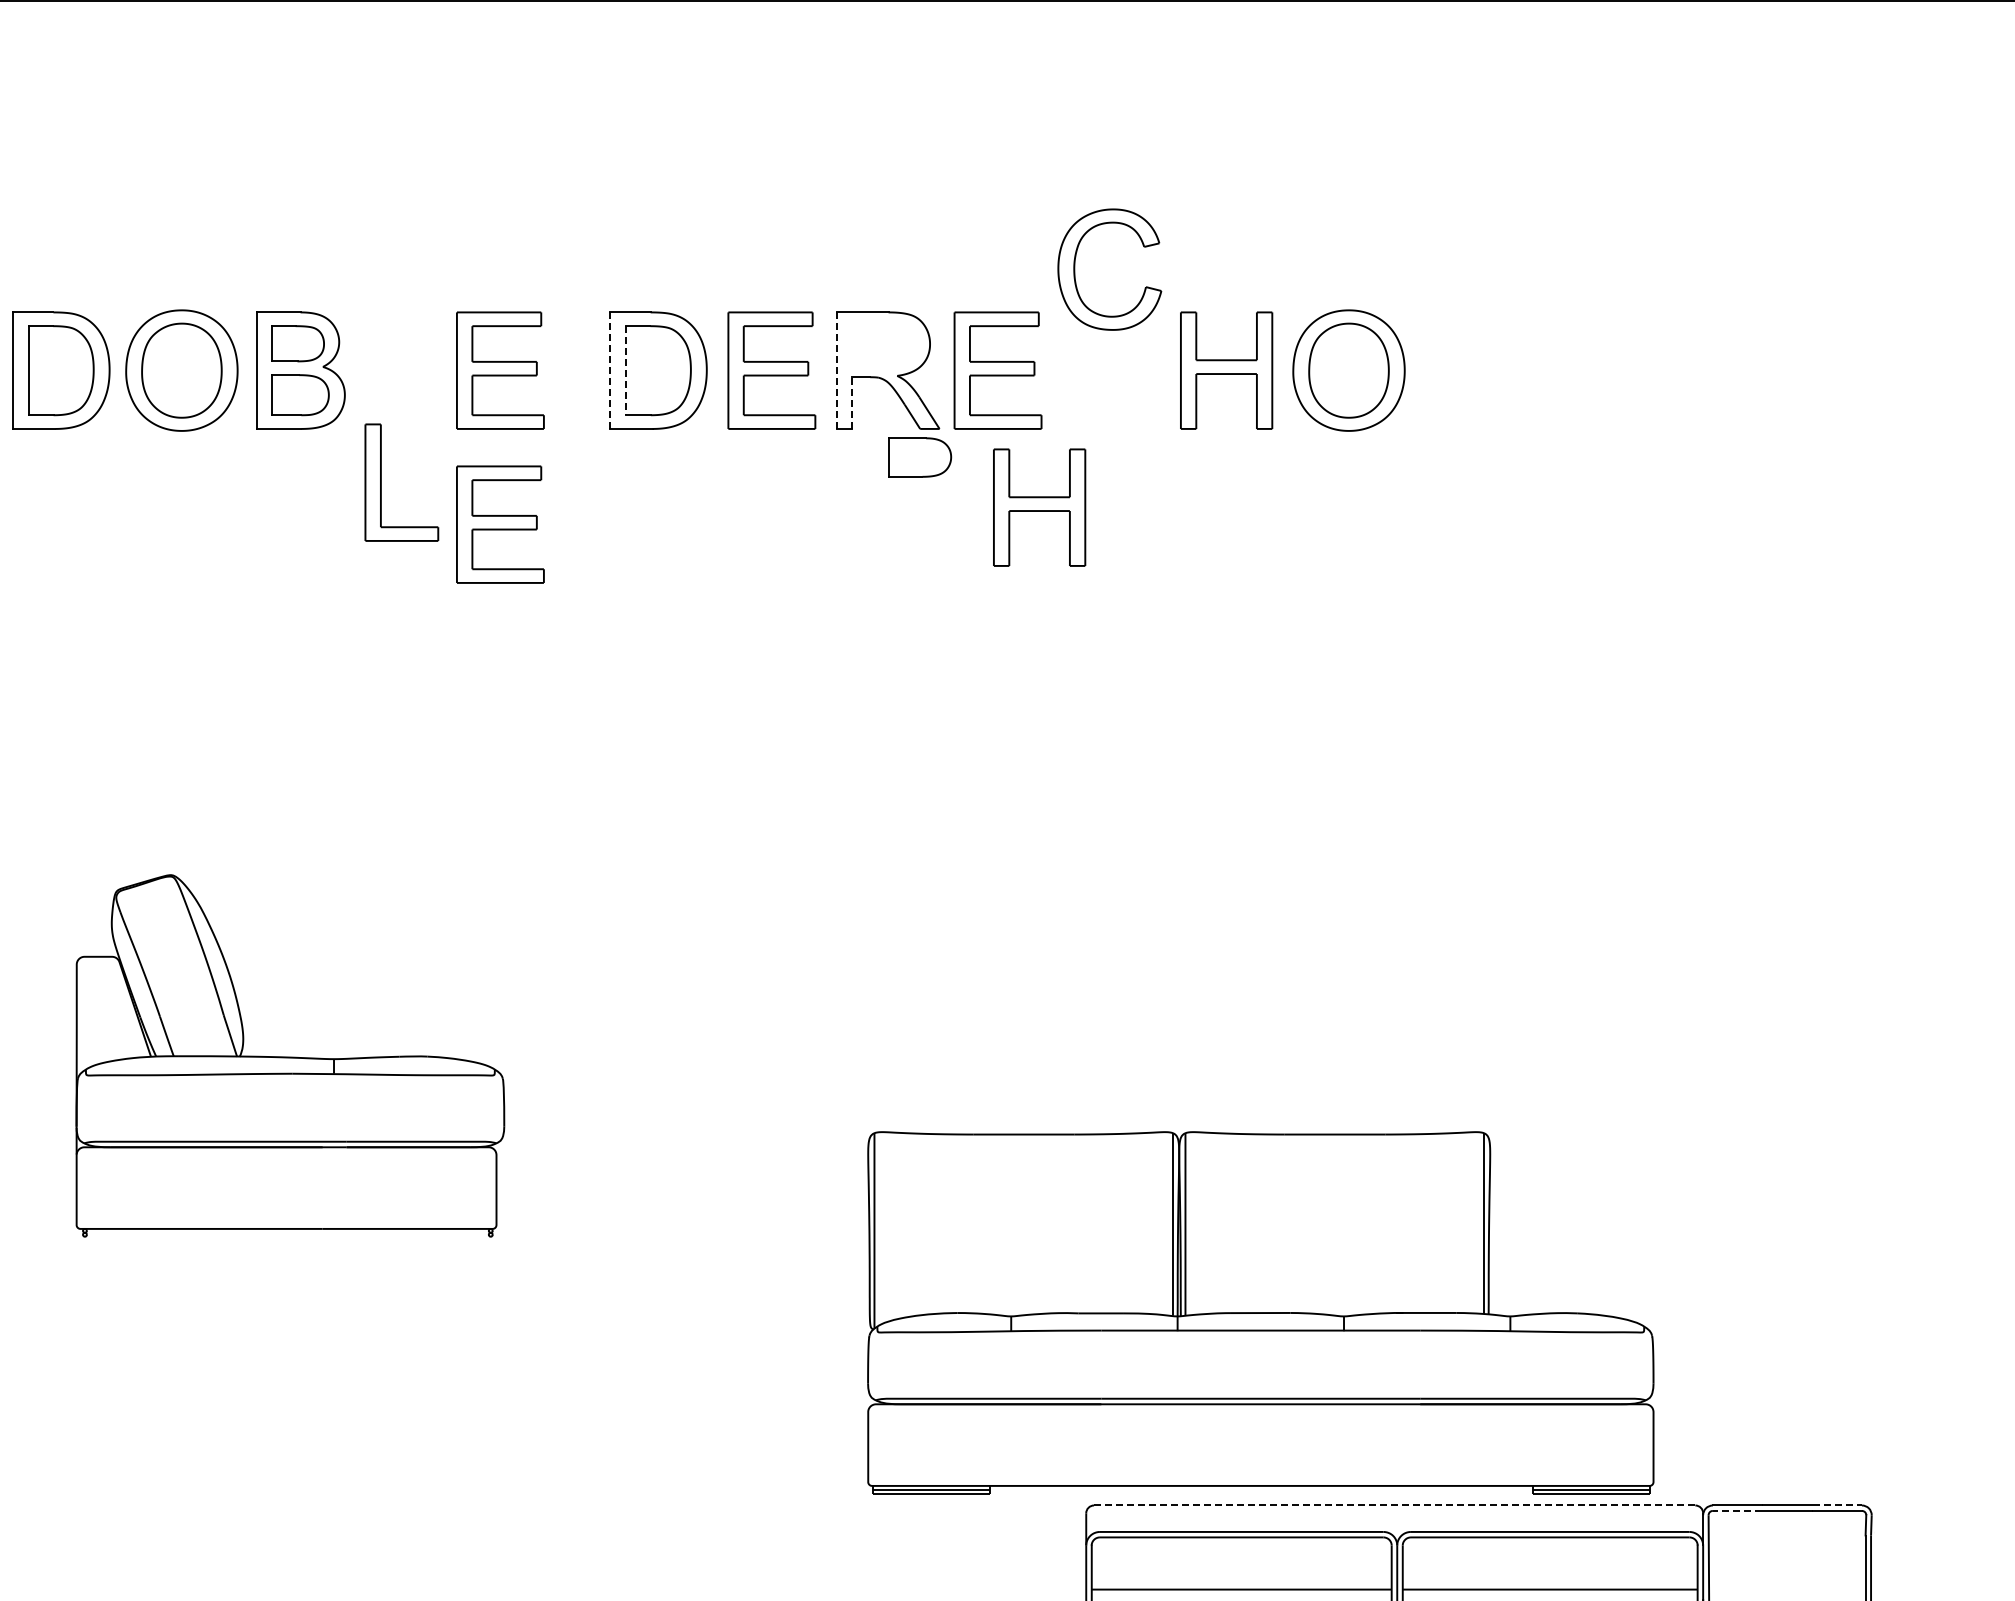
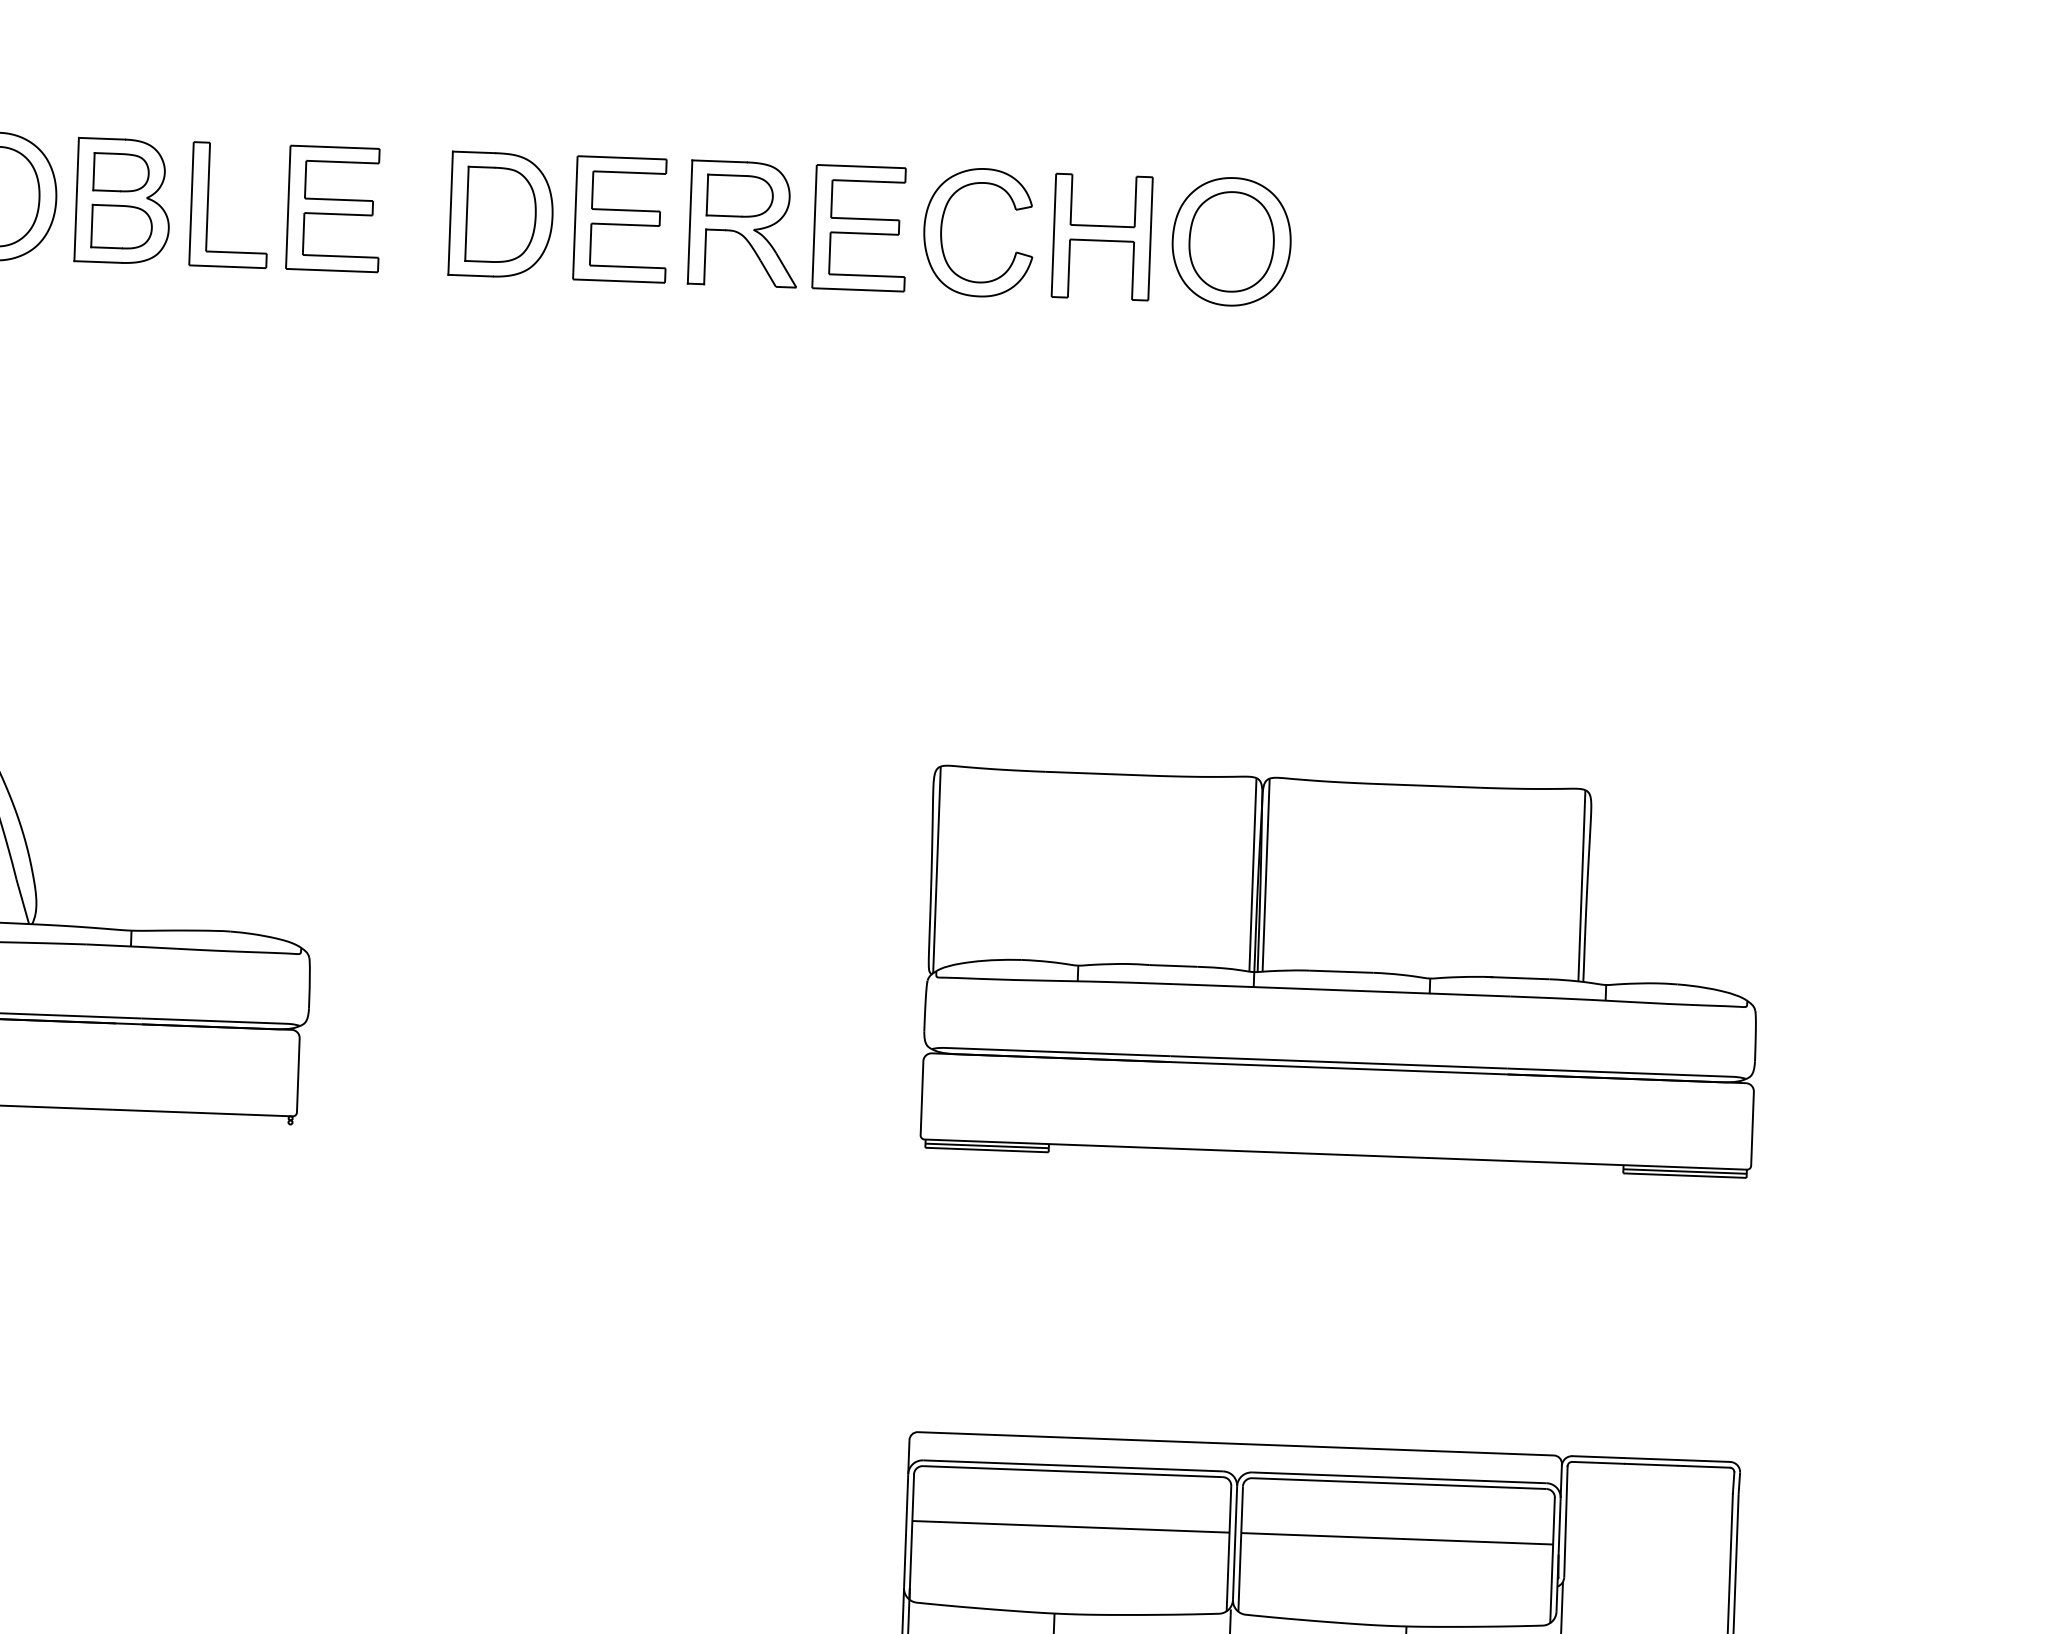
part: (1075, 269) -> (942, 231), moved
line: (625, 370) -> (466, 213), dashed -> solid
line: (610, 371) -> (450, 214), dashed -> solid
line: (836, 371) -> (689, 222), dashed -> solid
line: (852, 403) -> (705, 257), dashed -> solid
part: (920, 457) -> (740, 196), moved
part: (381, 482) -> (208, 204), moved
part: (1039, 507) -> (899, 374), removed
part: (500, 524) -> (328, 371), removed
part: (1260, 1312) -> (1342, 971), moved
line: (1394, 1505) -> (1235, 1443), dashed -> solid
line: (1838, 1505) -> (1705, 1461), dashed -> solid
line: (1736, 1510) -> (1597, 1462), dashed -> solid

